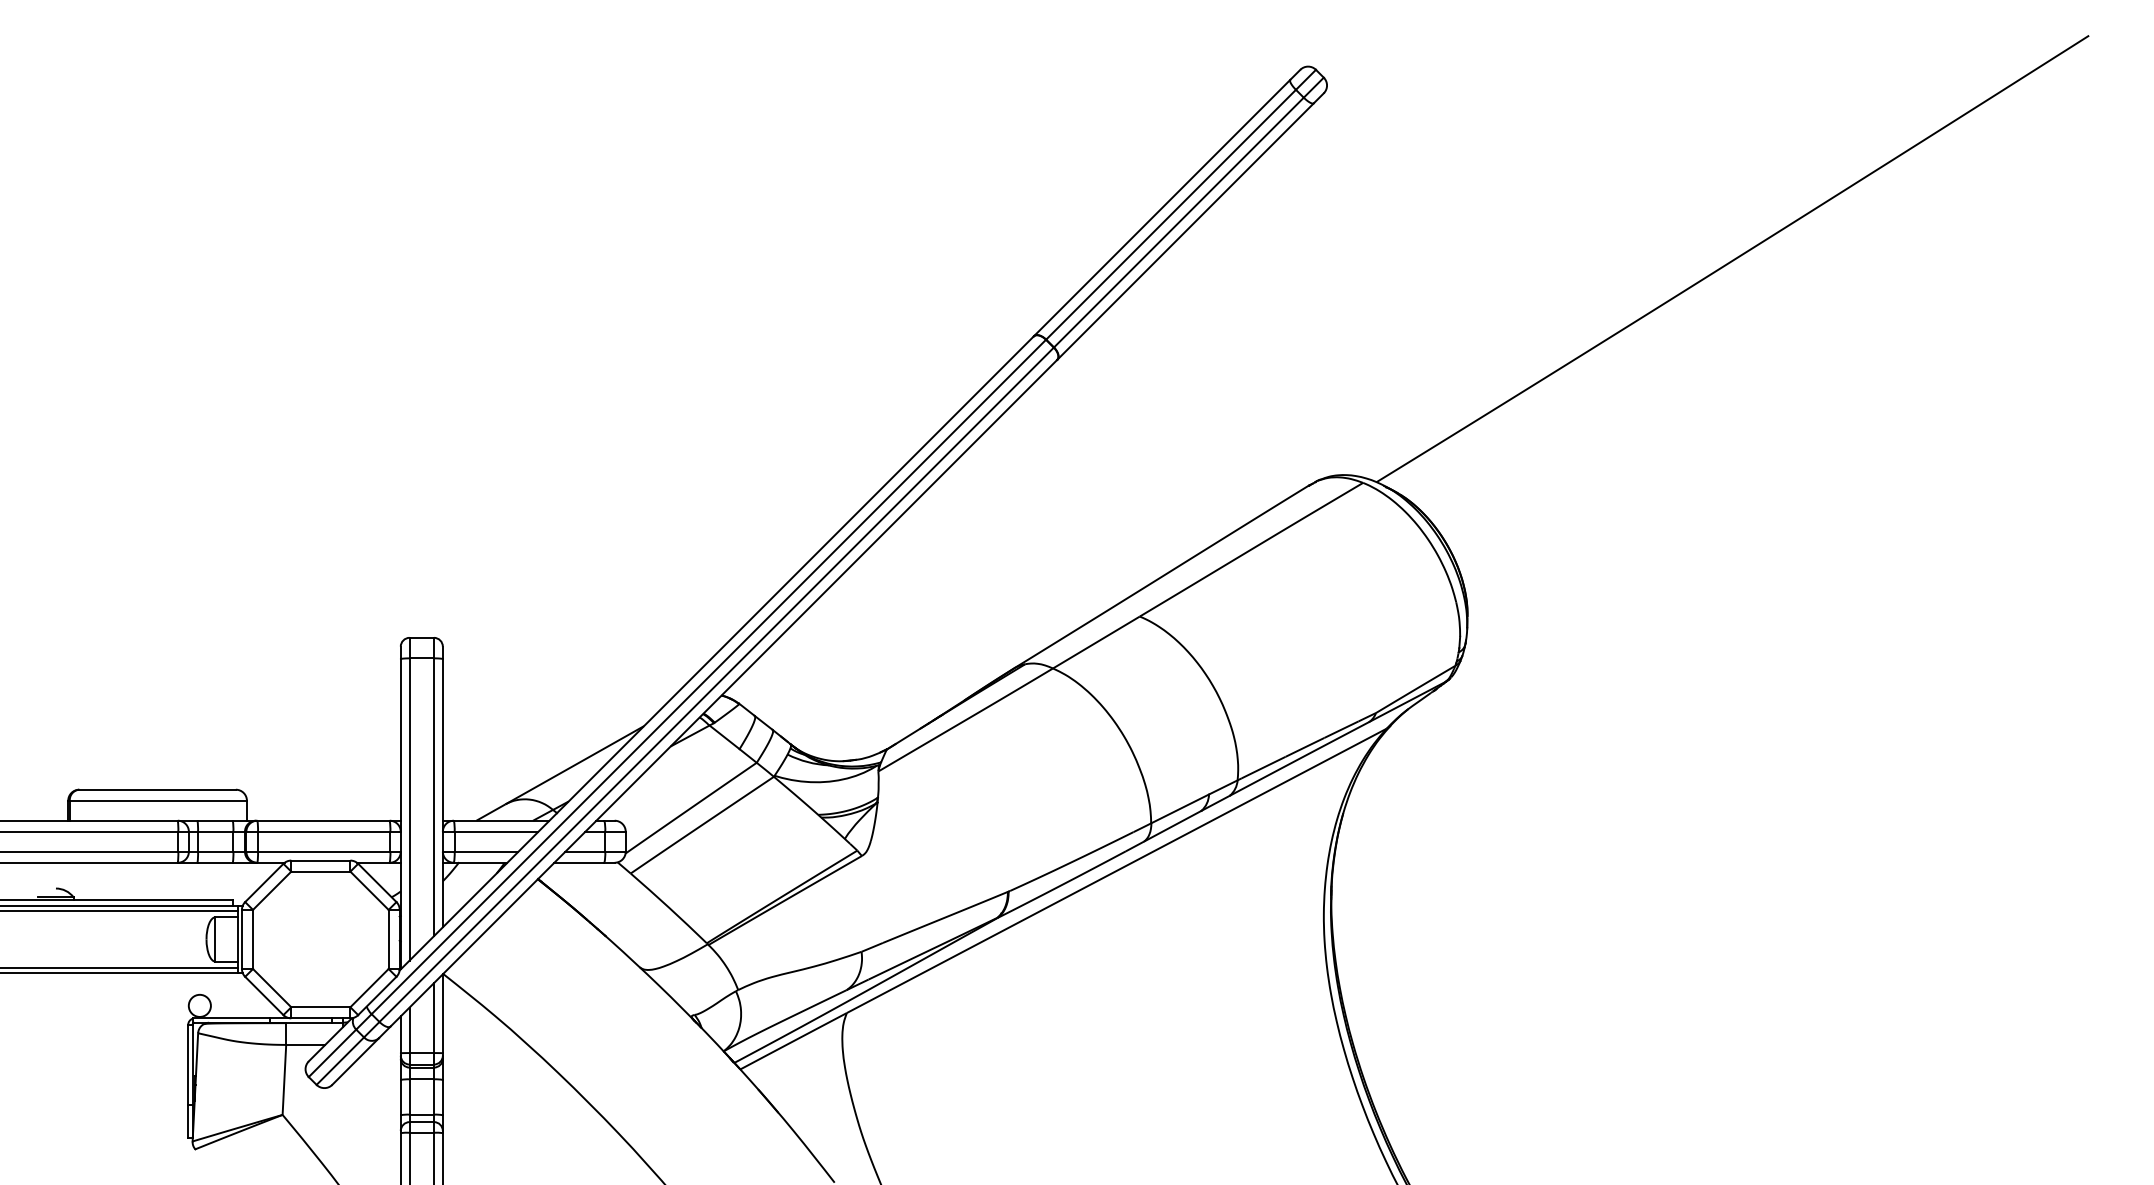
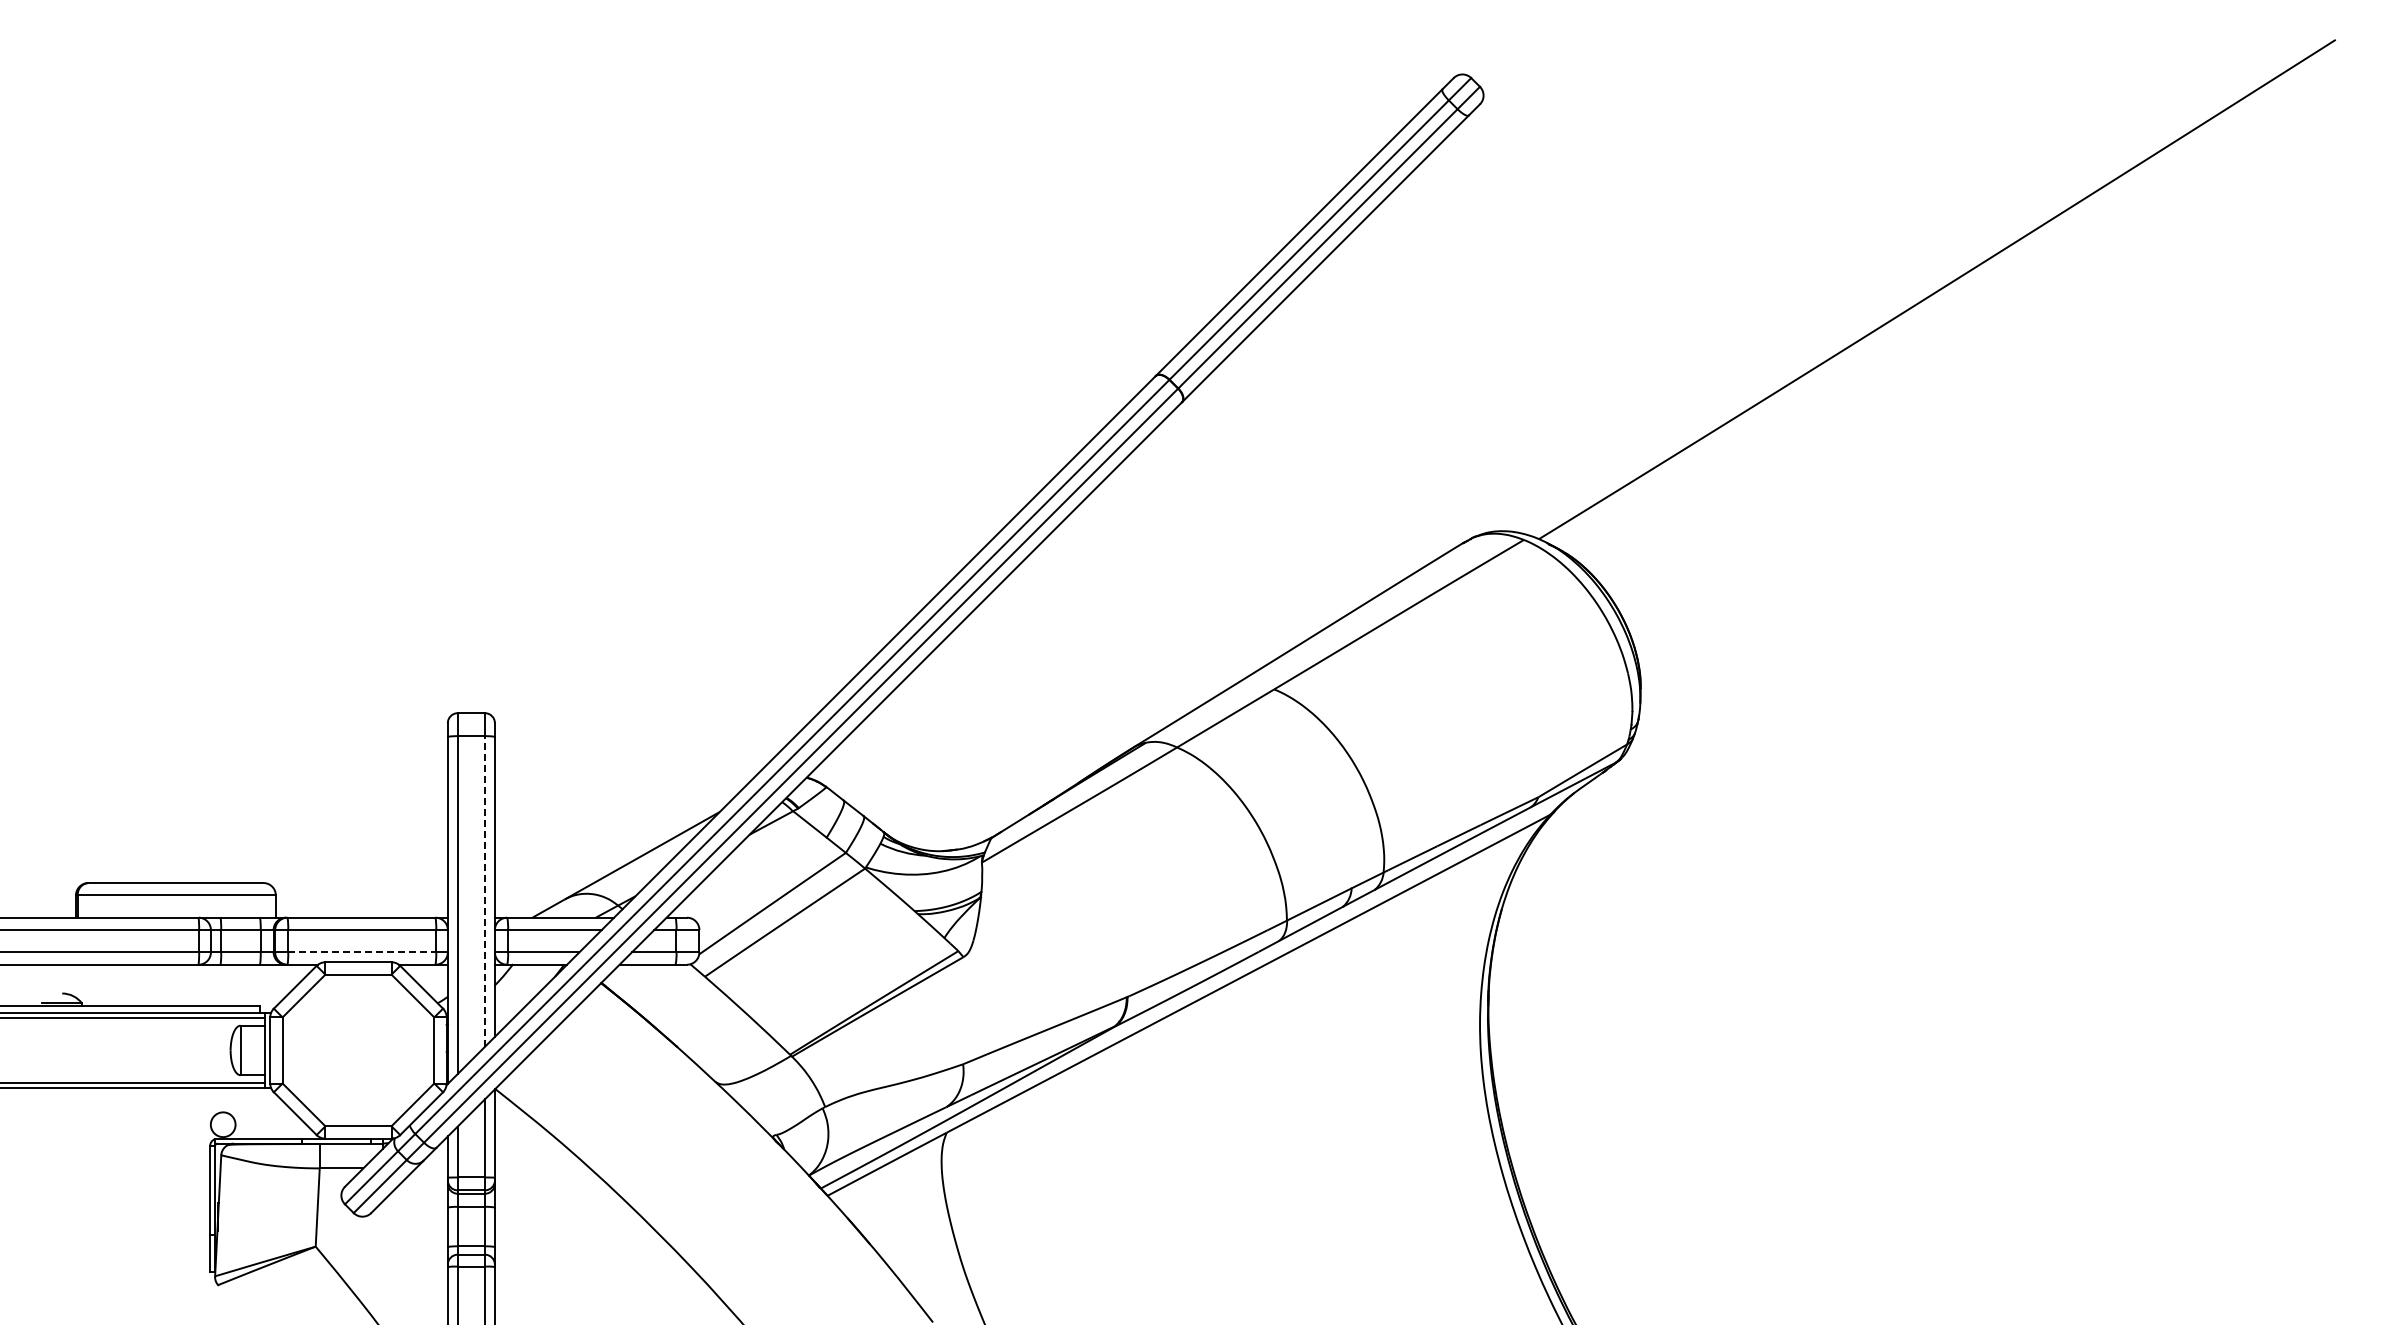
line: (434, 796) -> (485, 890), solid -> dashed
line: (324, 851) -> (362, 952), solid -> dashed

